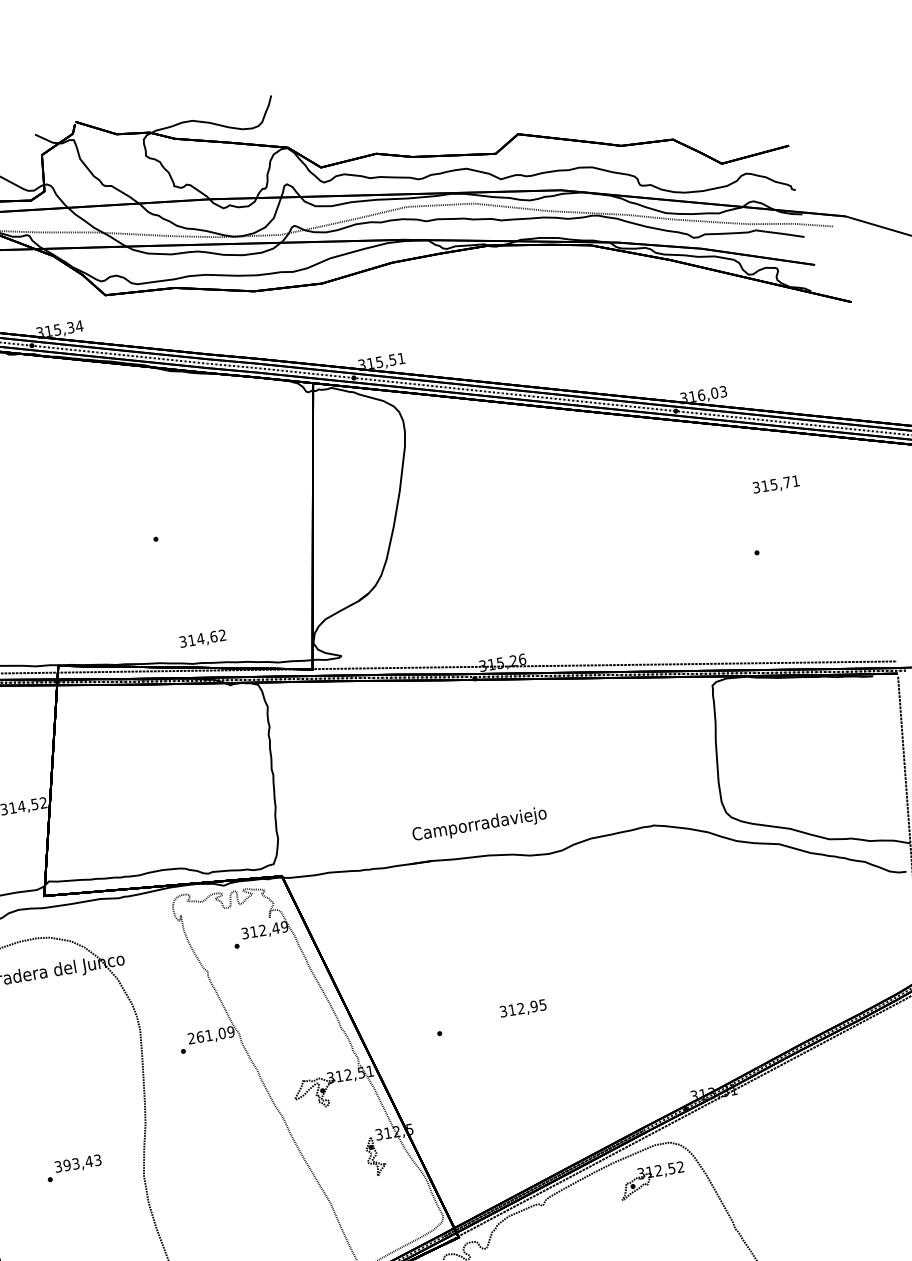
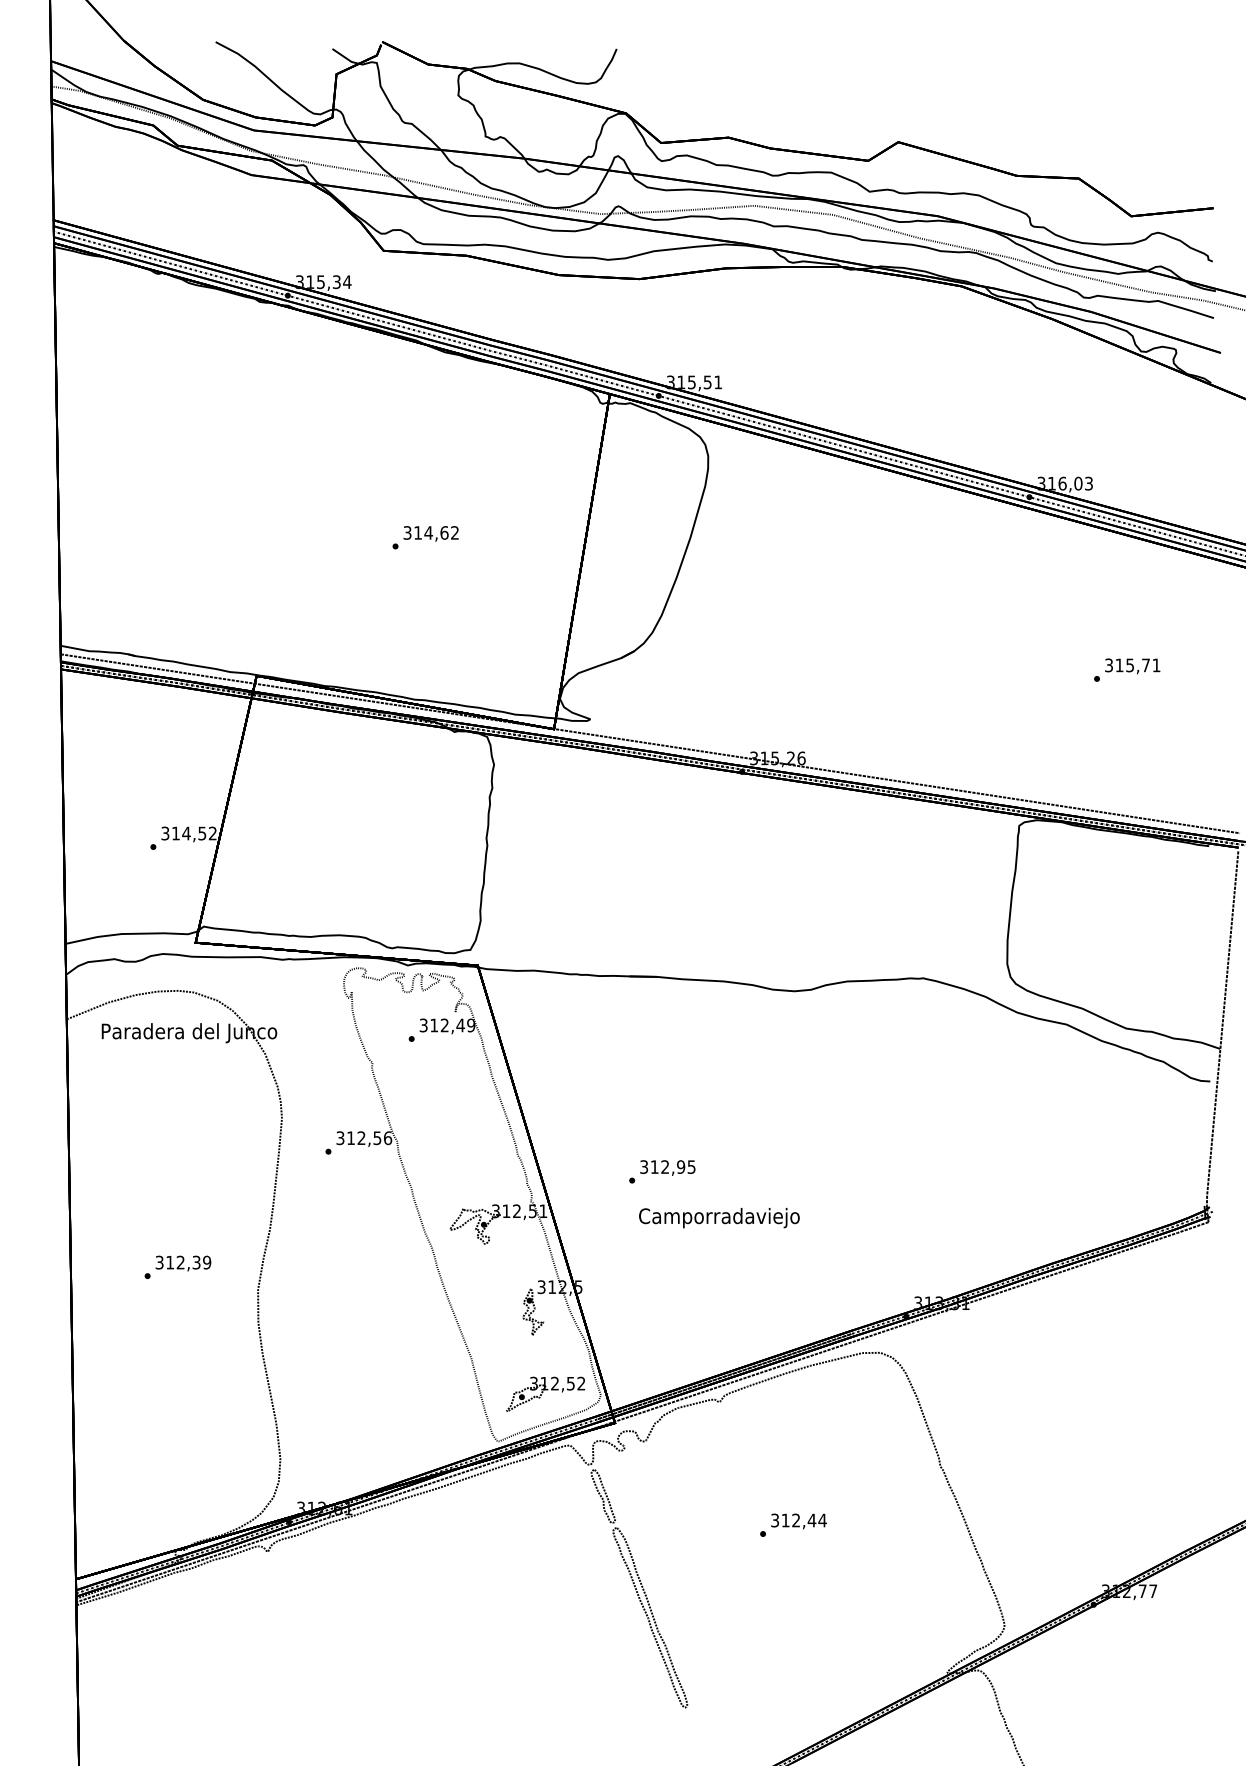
text: (776, 485) -> (1132, 666), moved
text: (202, 639) -> (430, 533), moved
text: (479, 825) -> (719, 1218), moved
text: (522, 1008) -> (667, 1167), moved
text: (211, 1035) -> (364, 1138), 261,09 -> 312,56
text: (82, 1162) -> (188, 1262), 393,43 -> 312,39
part: (652, 1180) -> (545, 1393), moved

